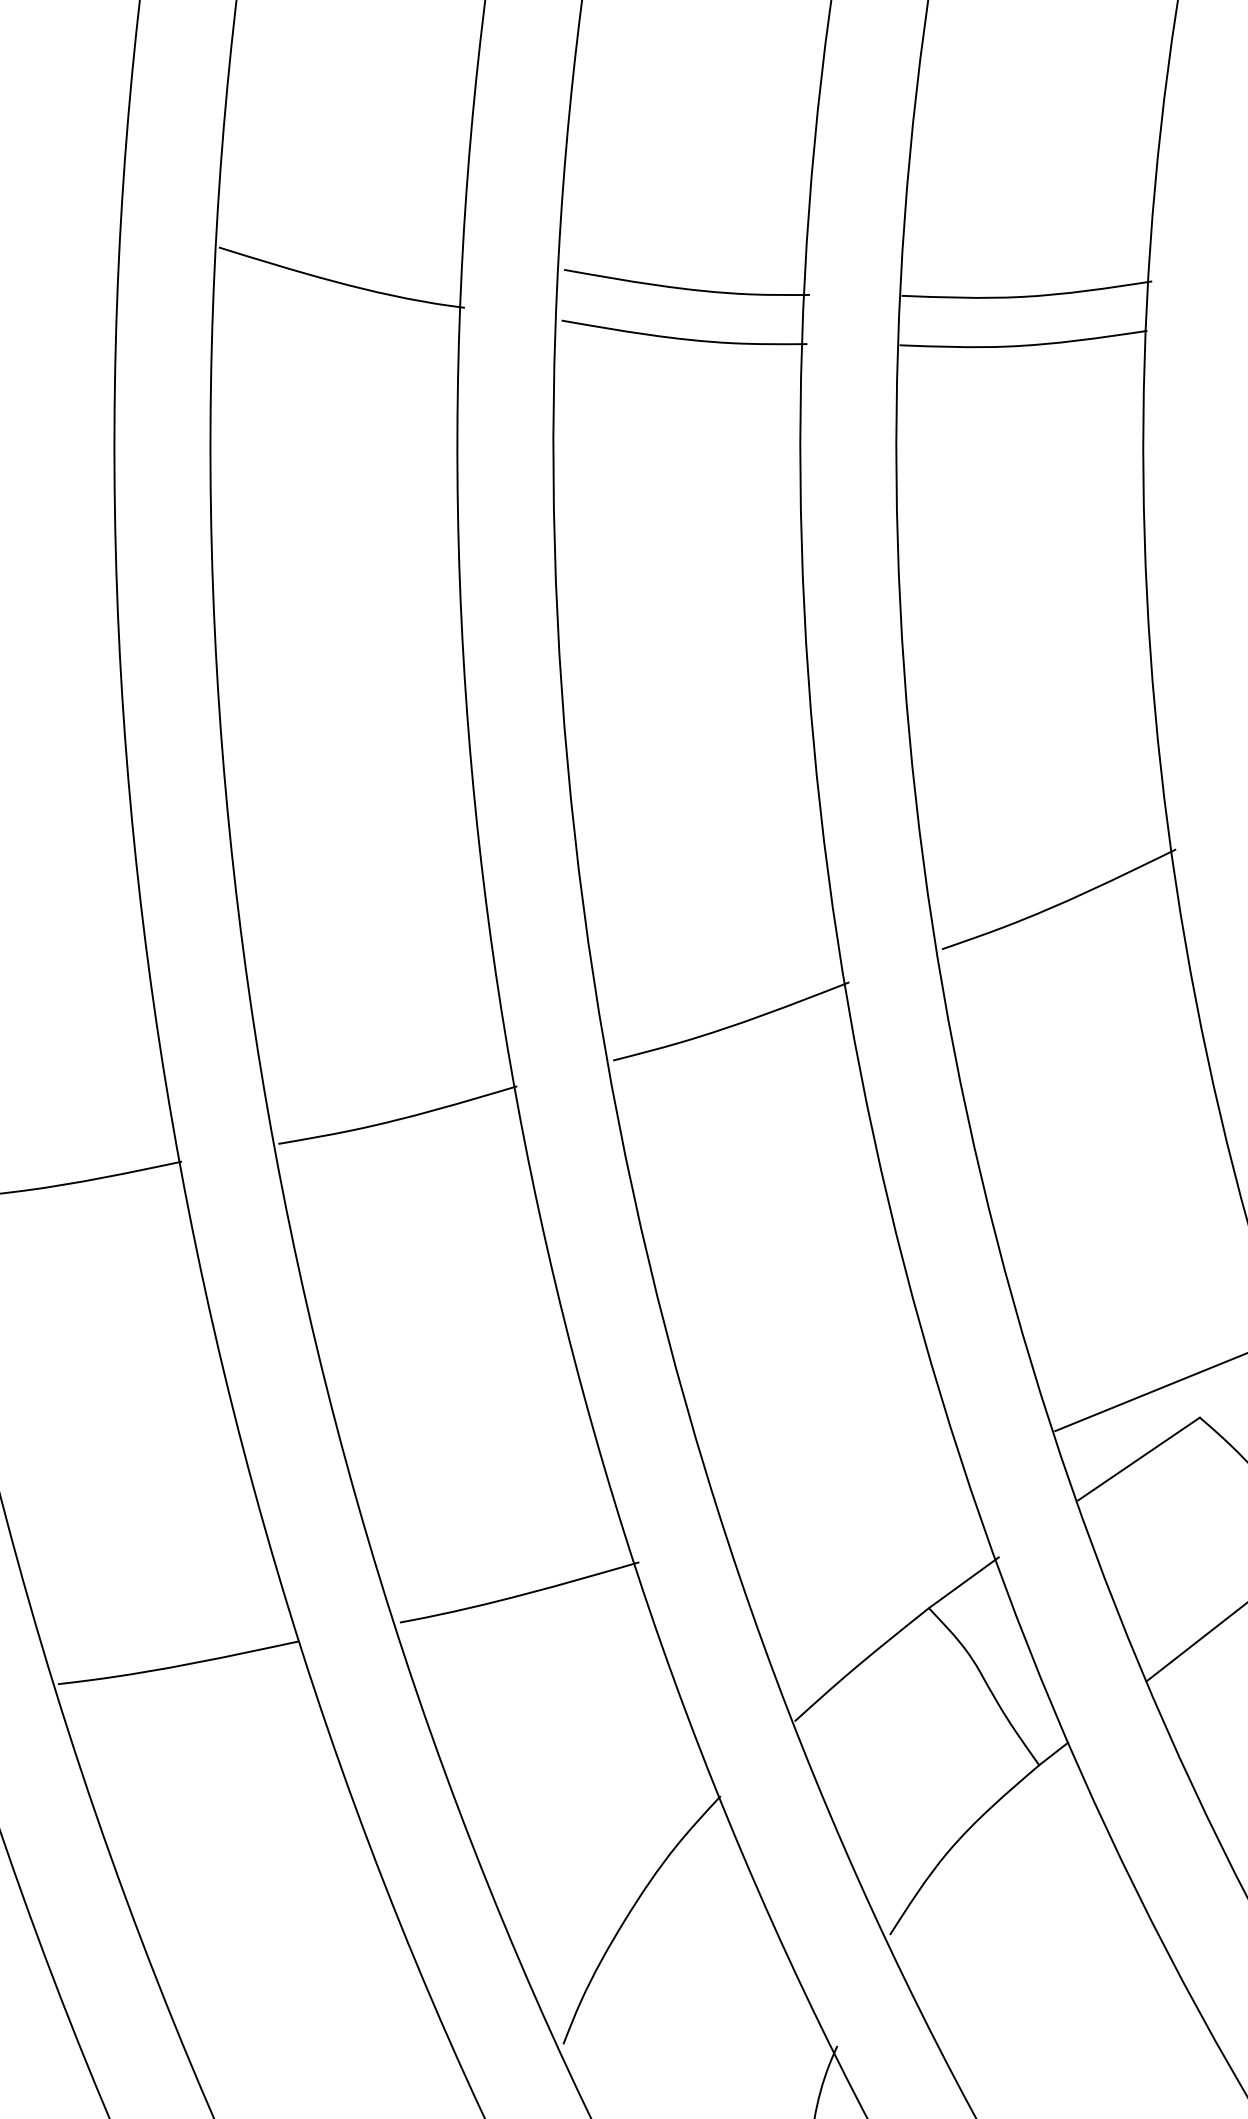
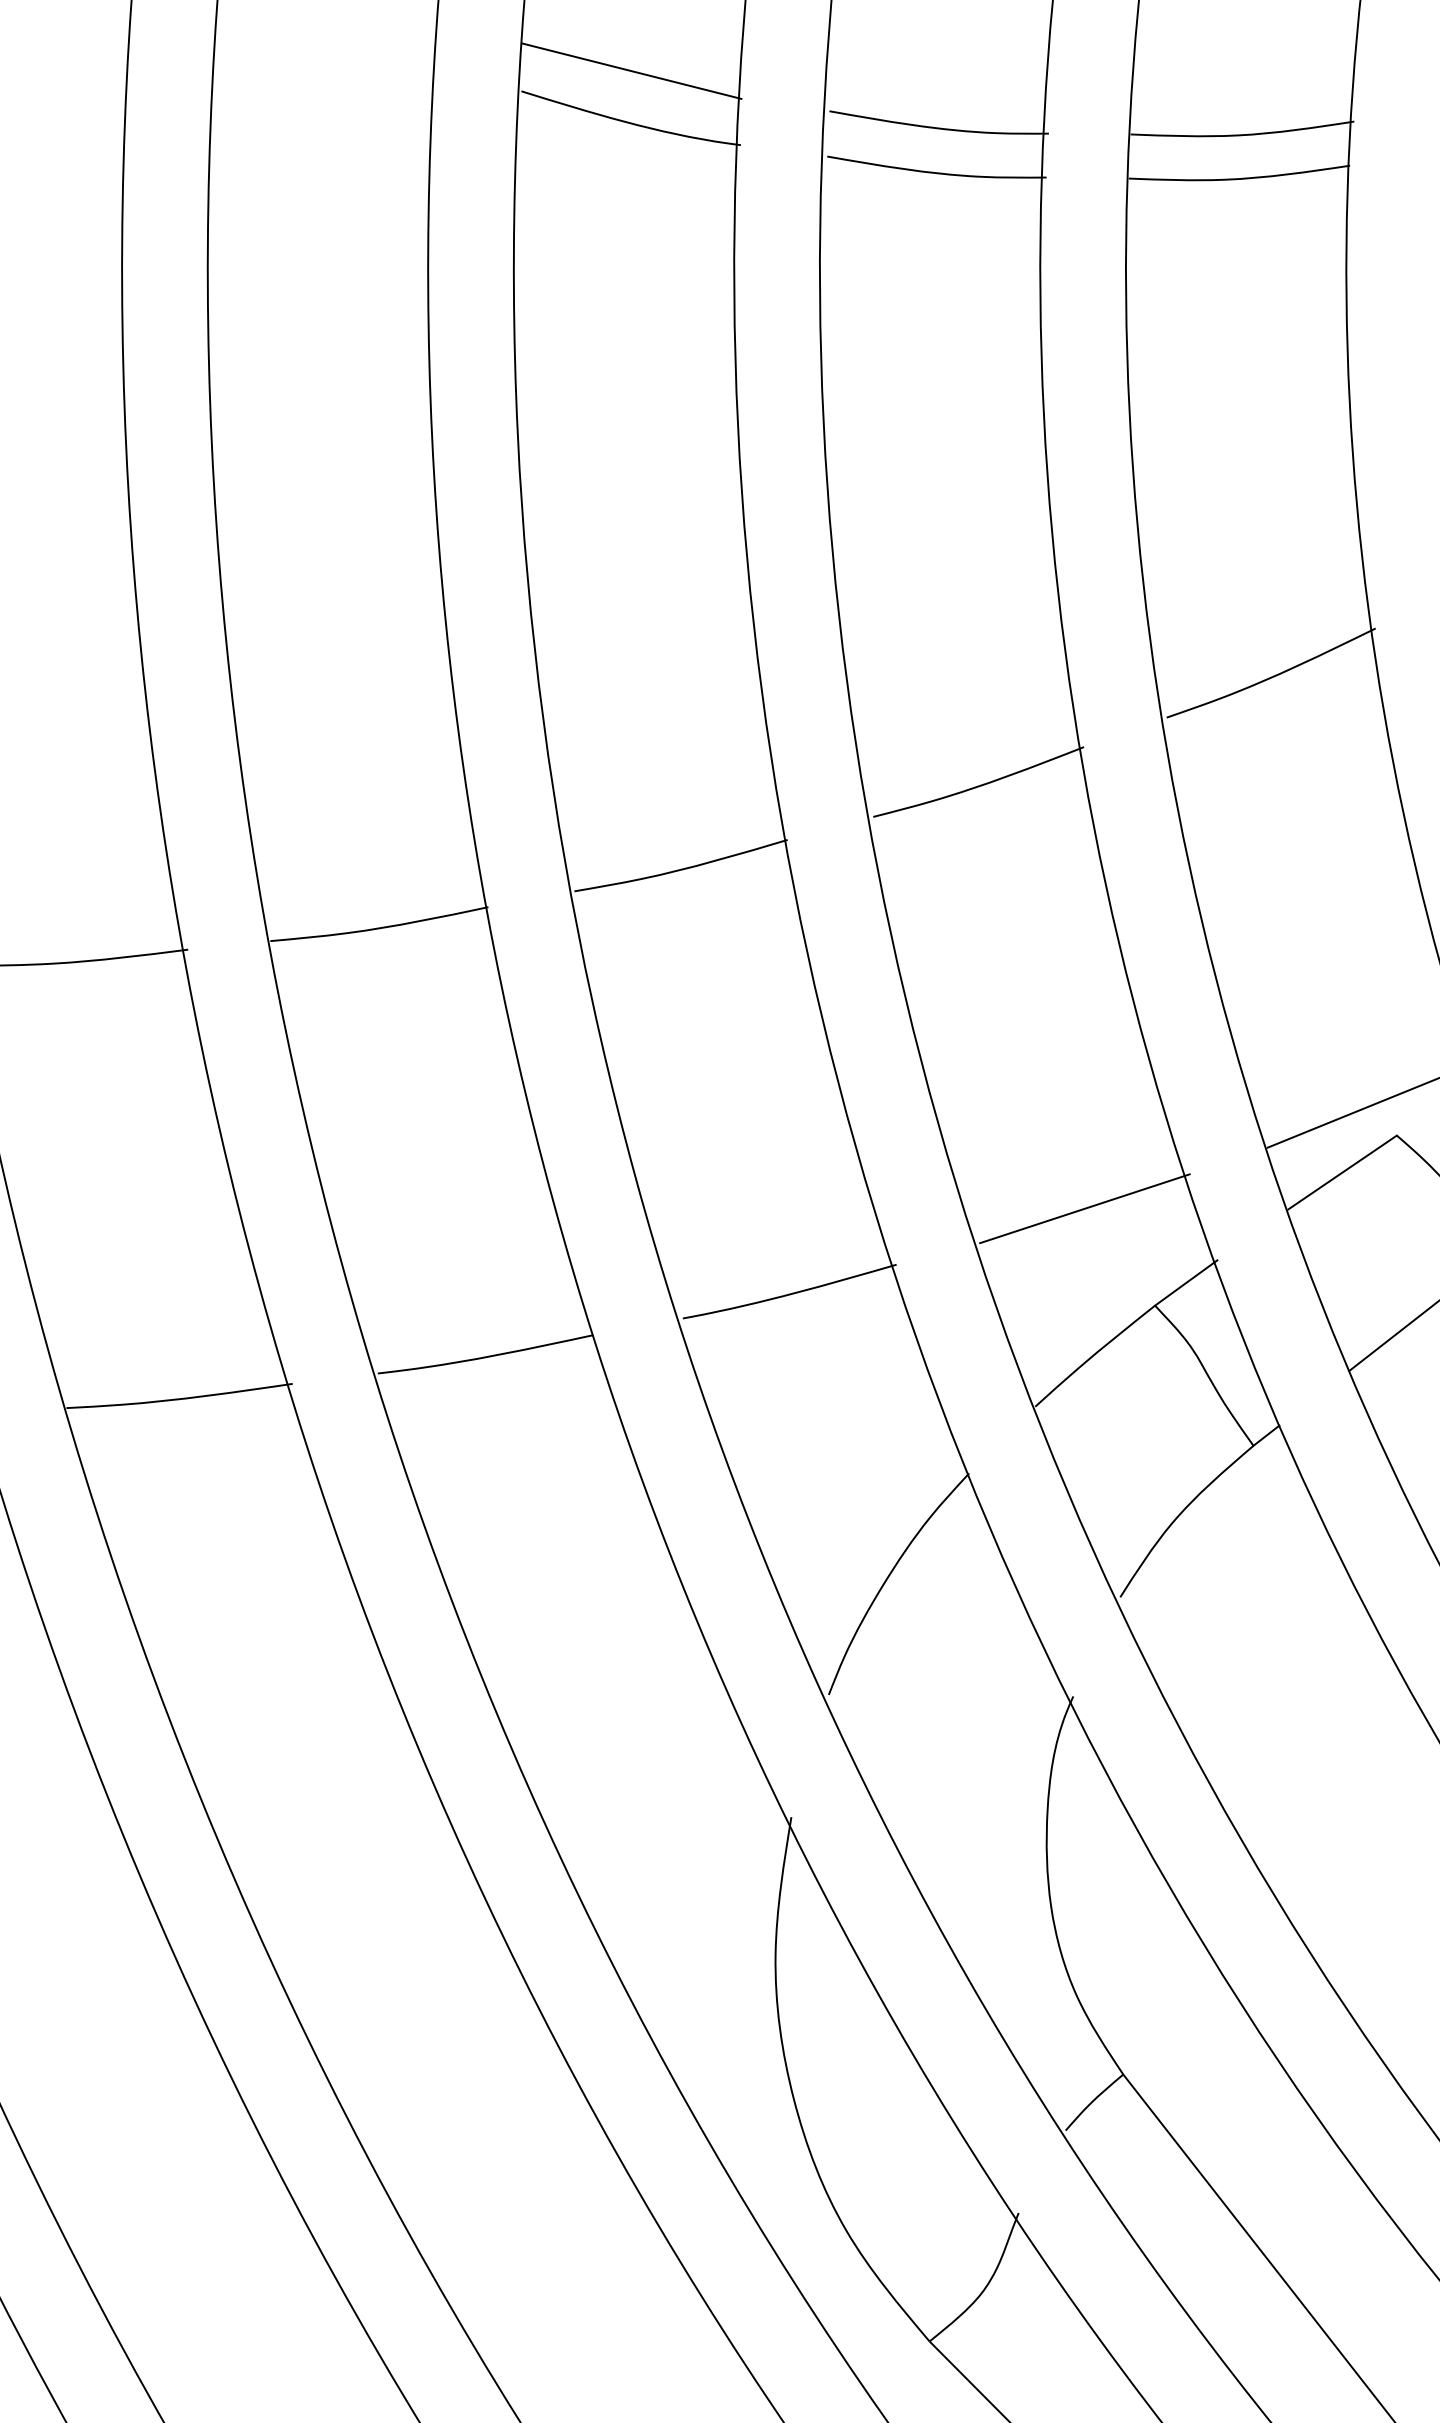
line: (342, 224) -> (631, 70), added
line: (849, 1499) -> (1084, 1208), added

